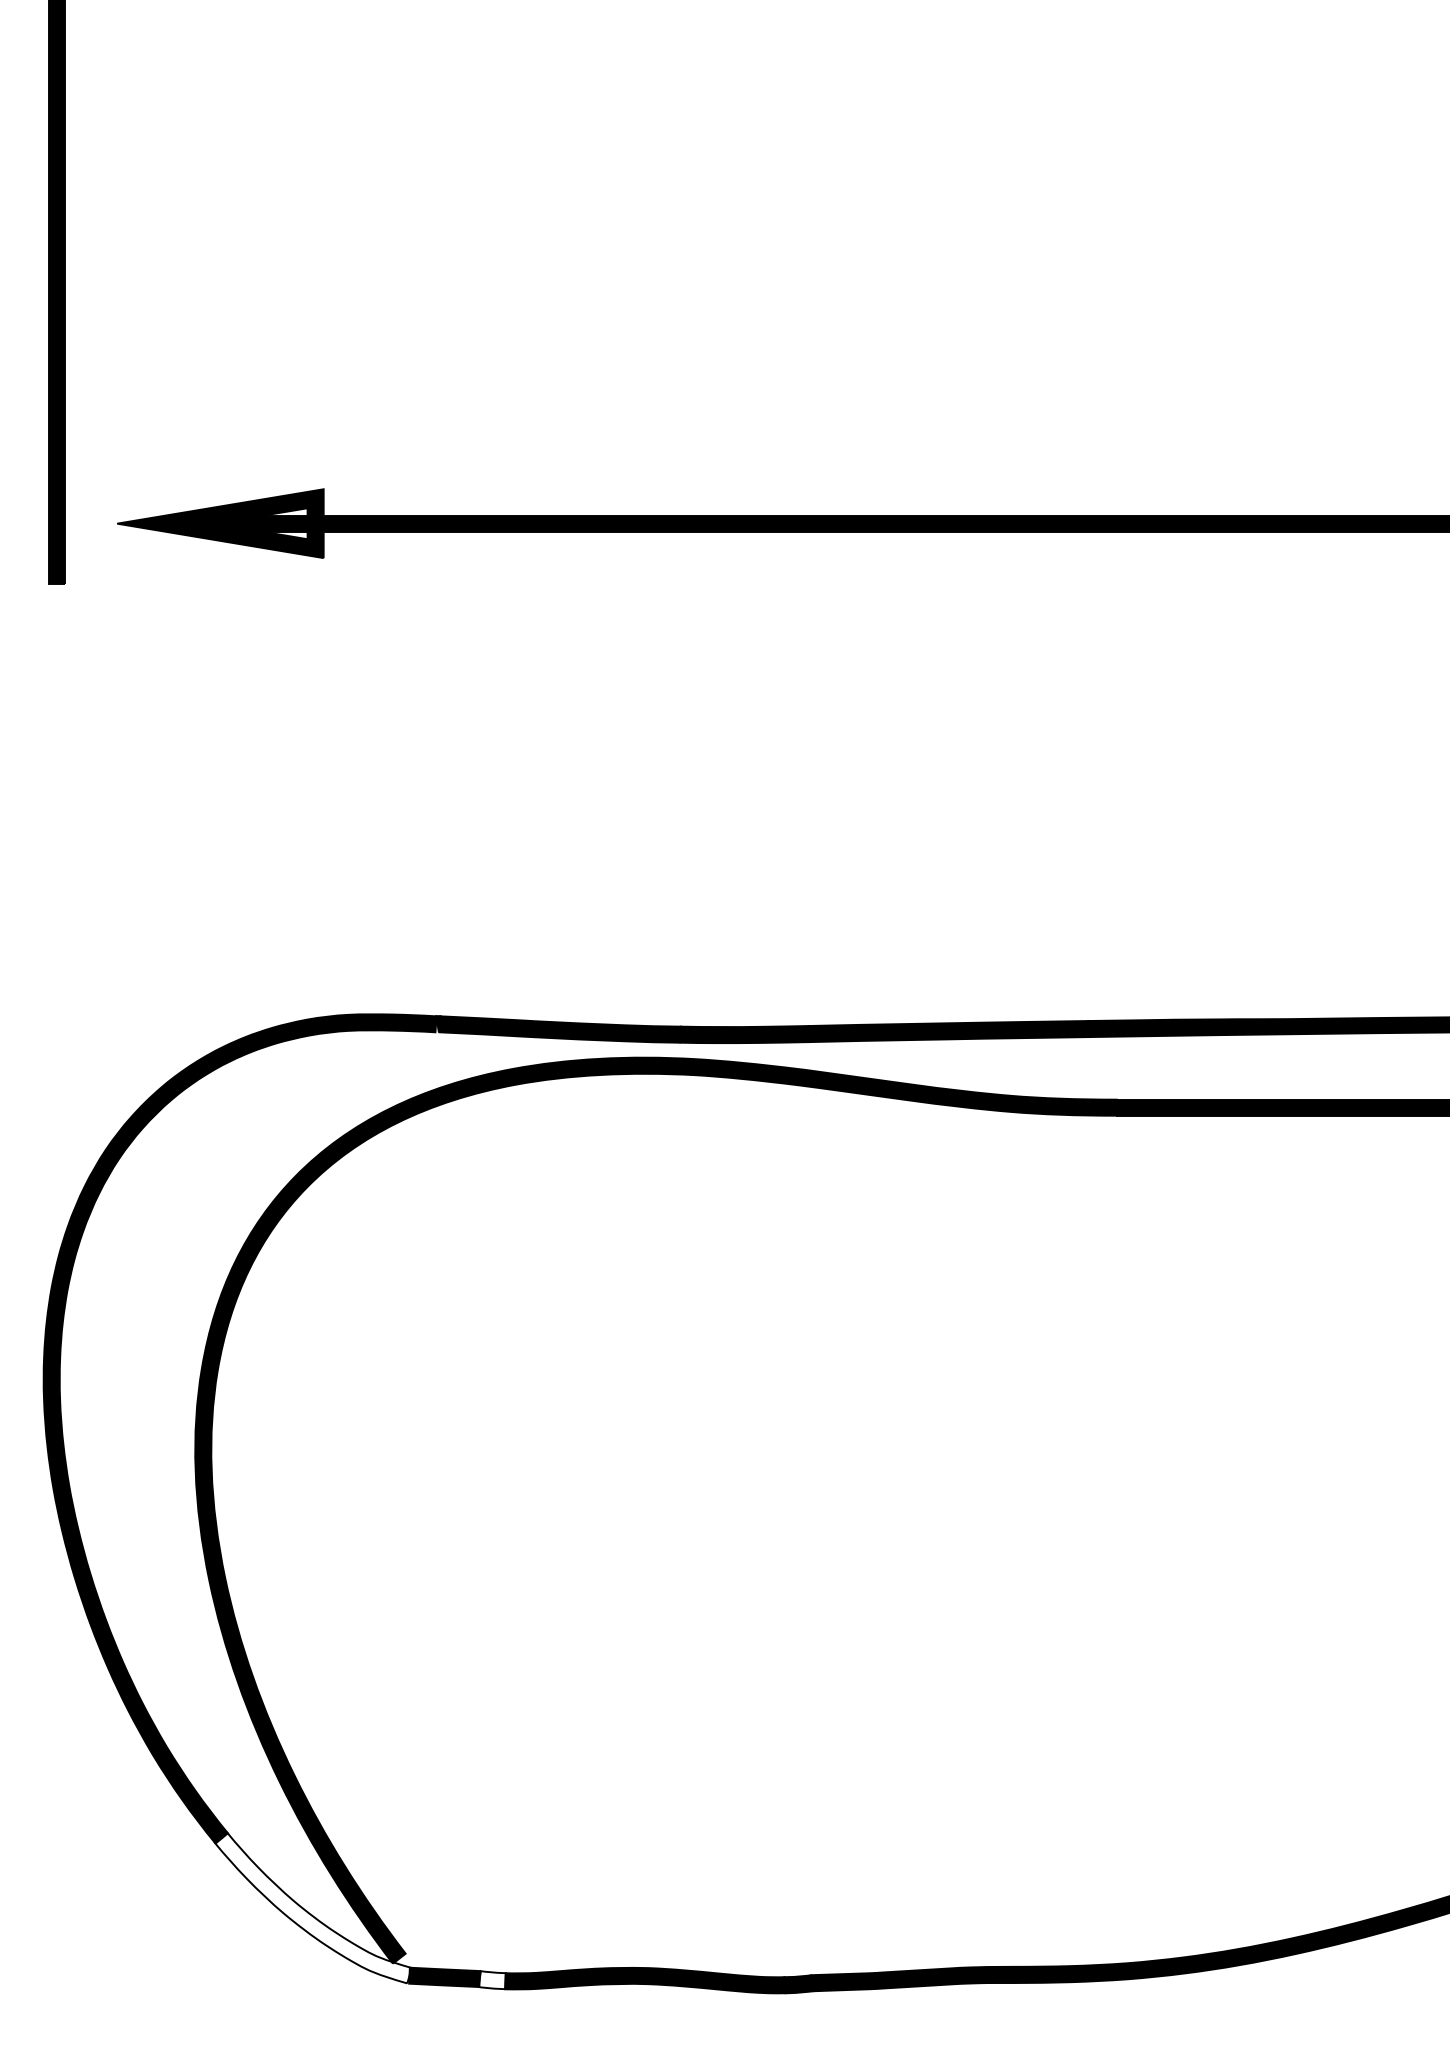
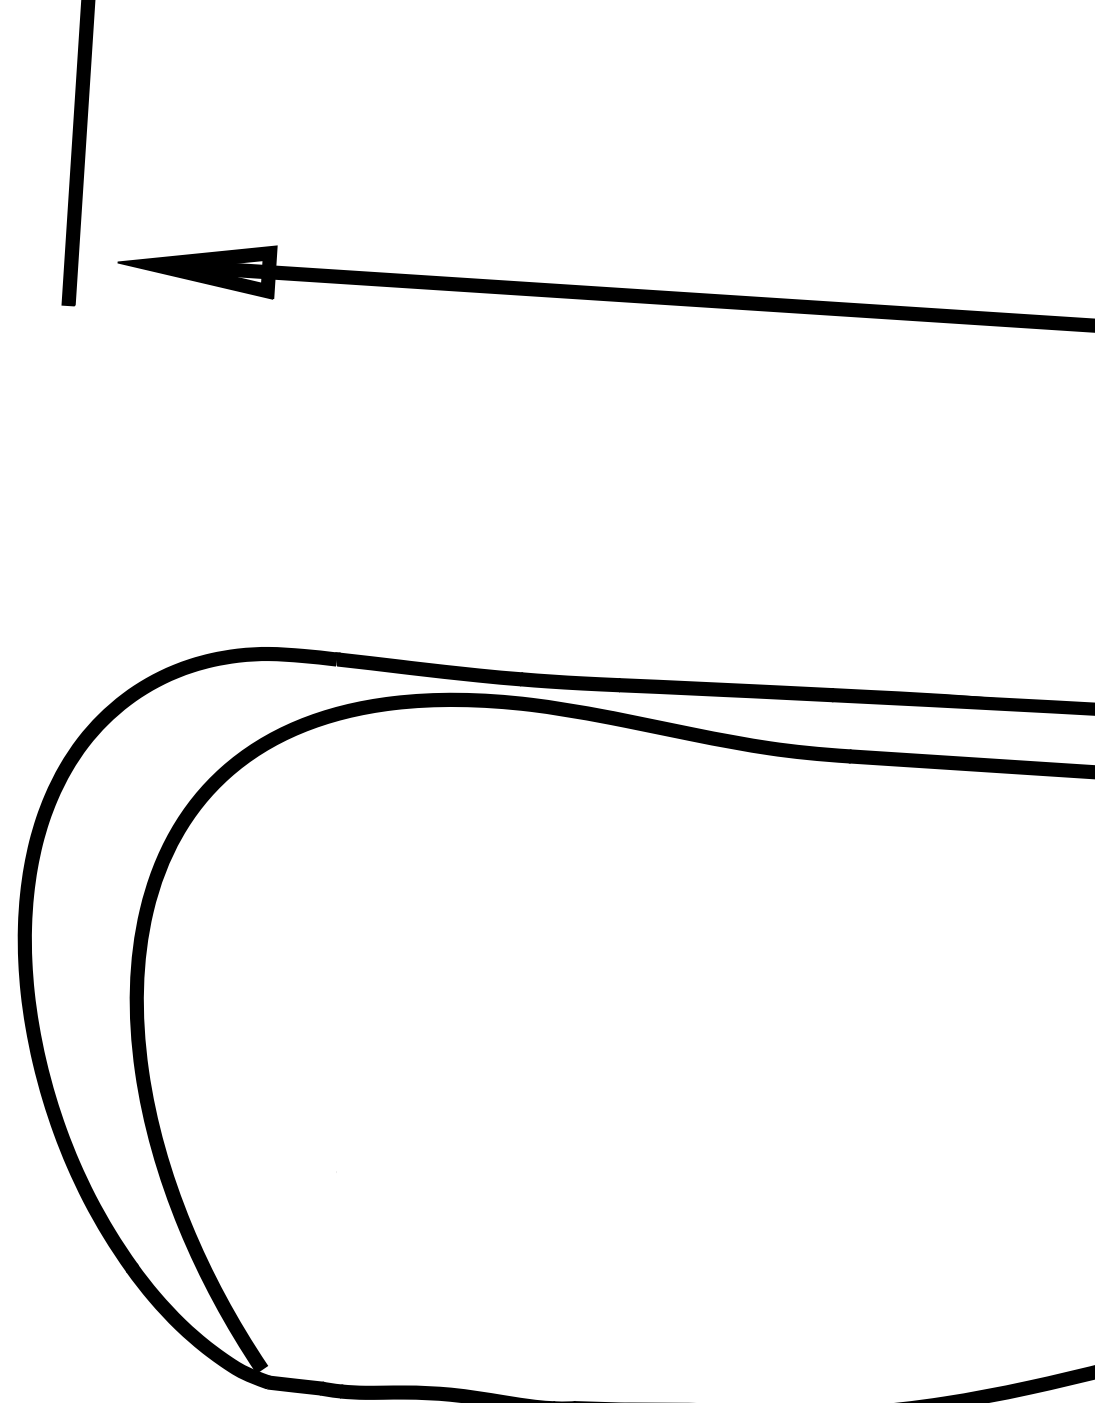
fill: (312, 1907) -> (198, 1325), added
fill: (491, 1980) -> (331, 1390), added

